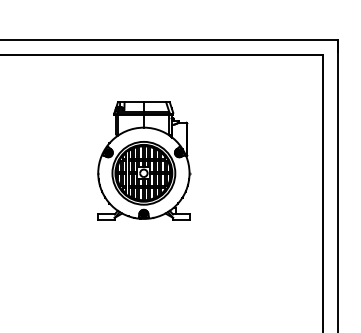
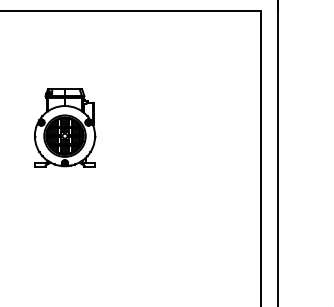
part: (144, 160) -> (65, 127), size x0.6

